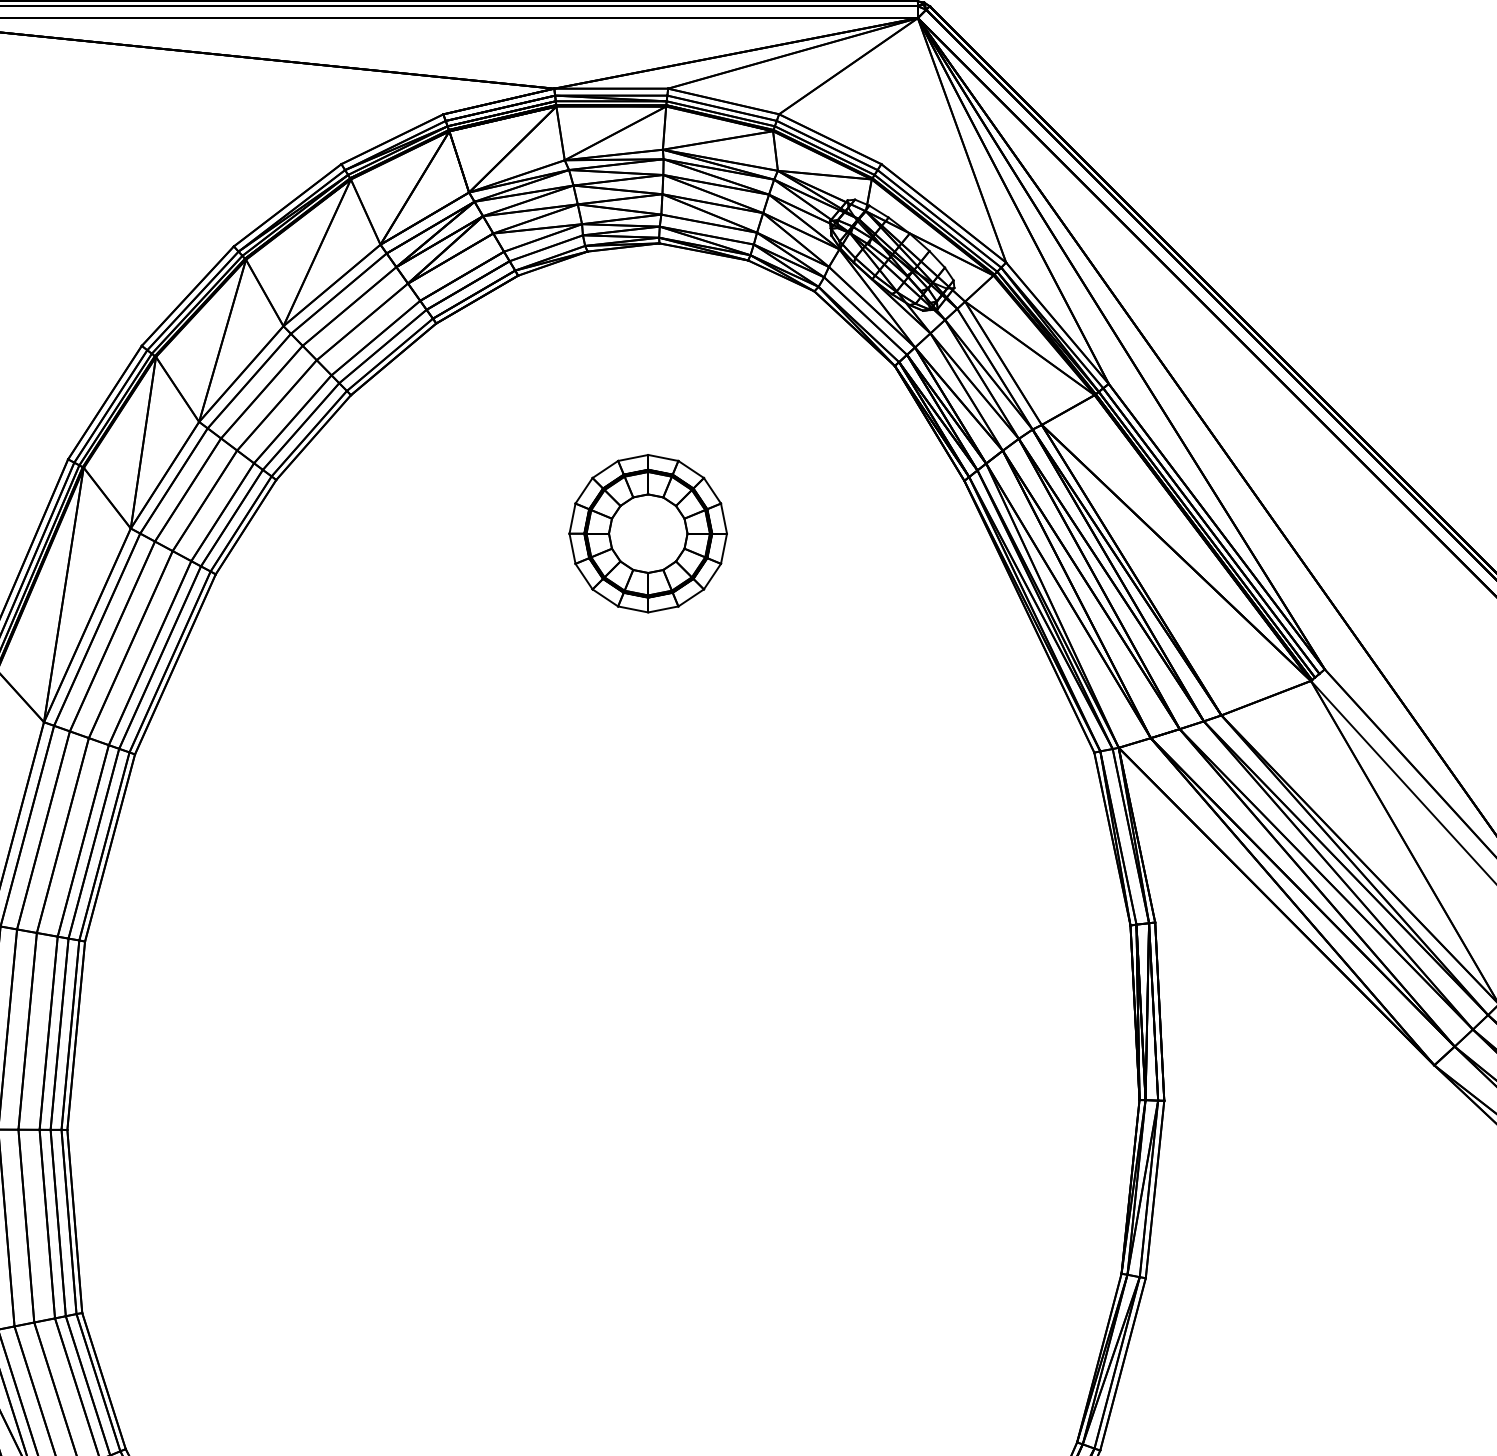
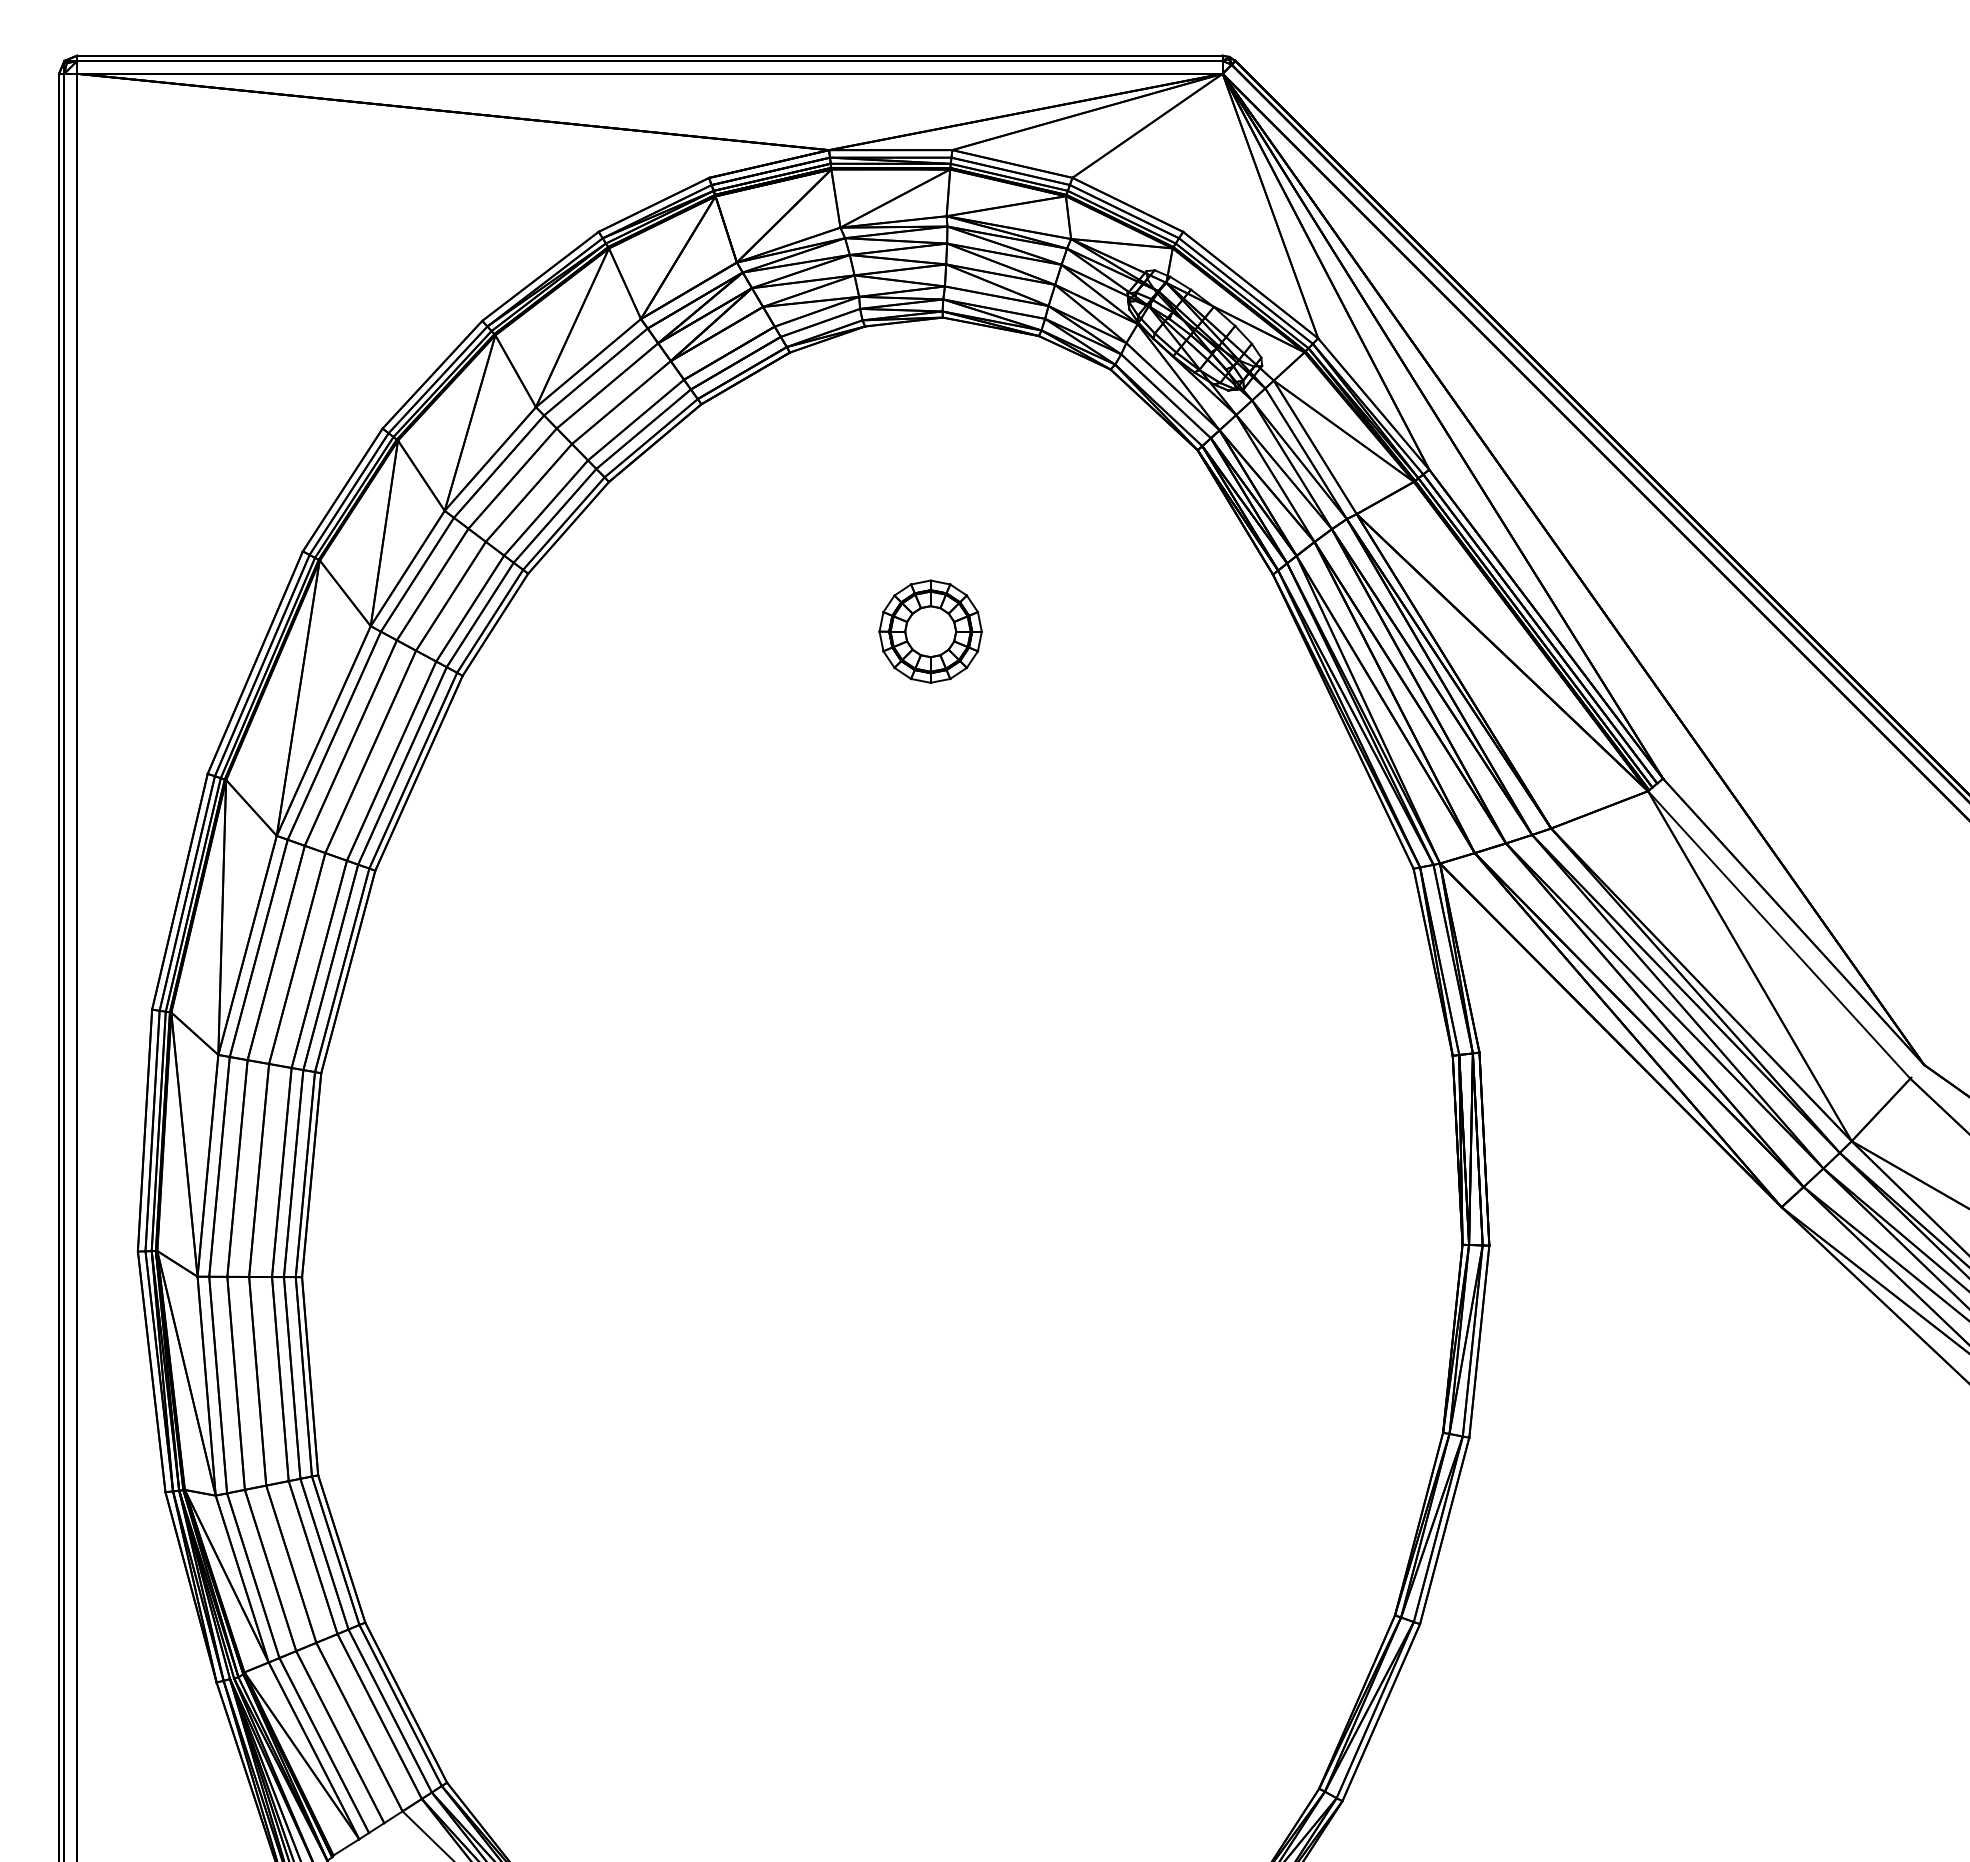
part: (647, 533) -> (930, 631), size x0.6

